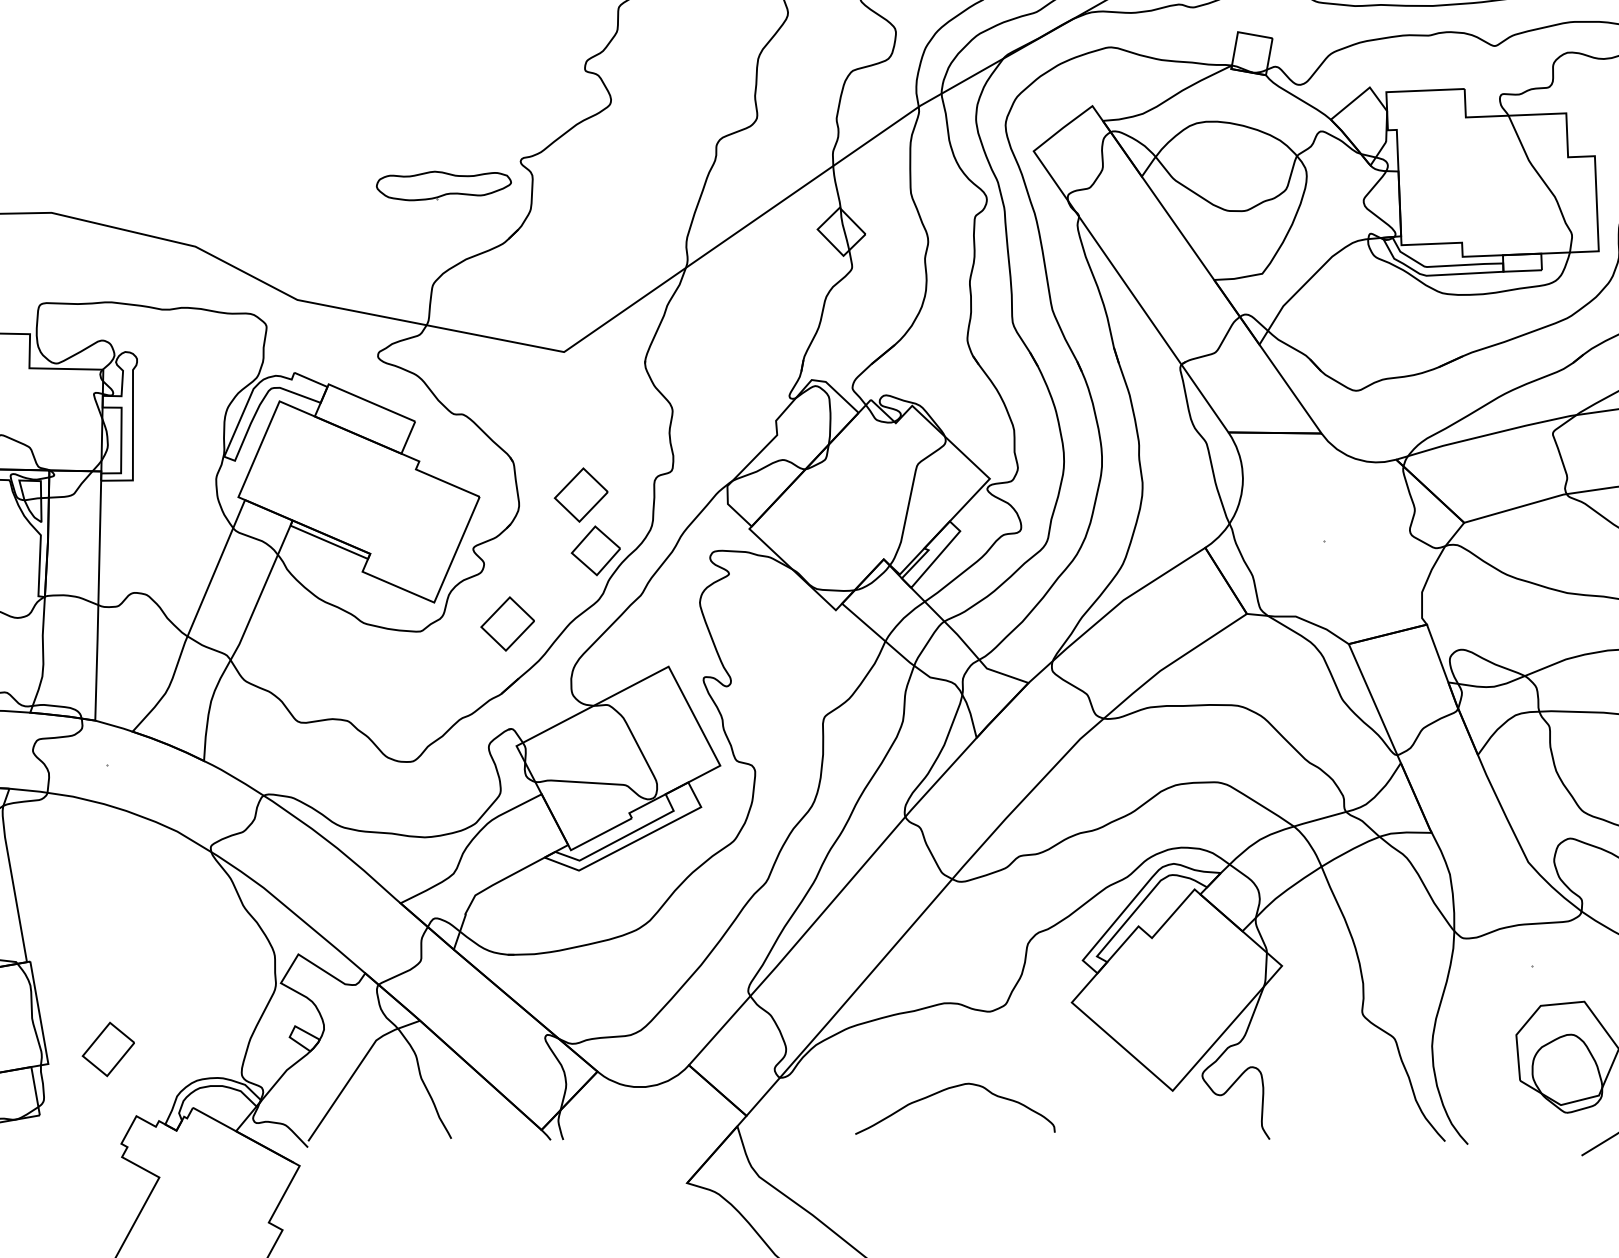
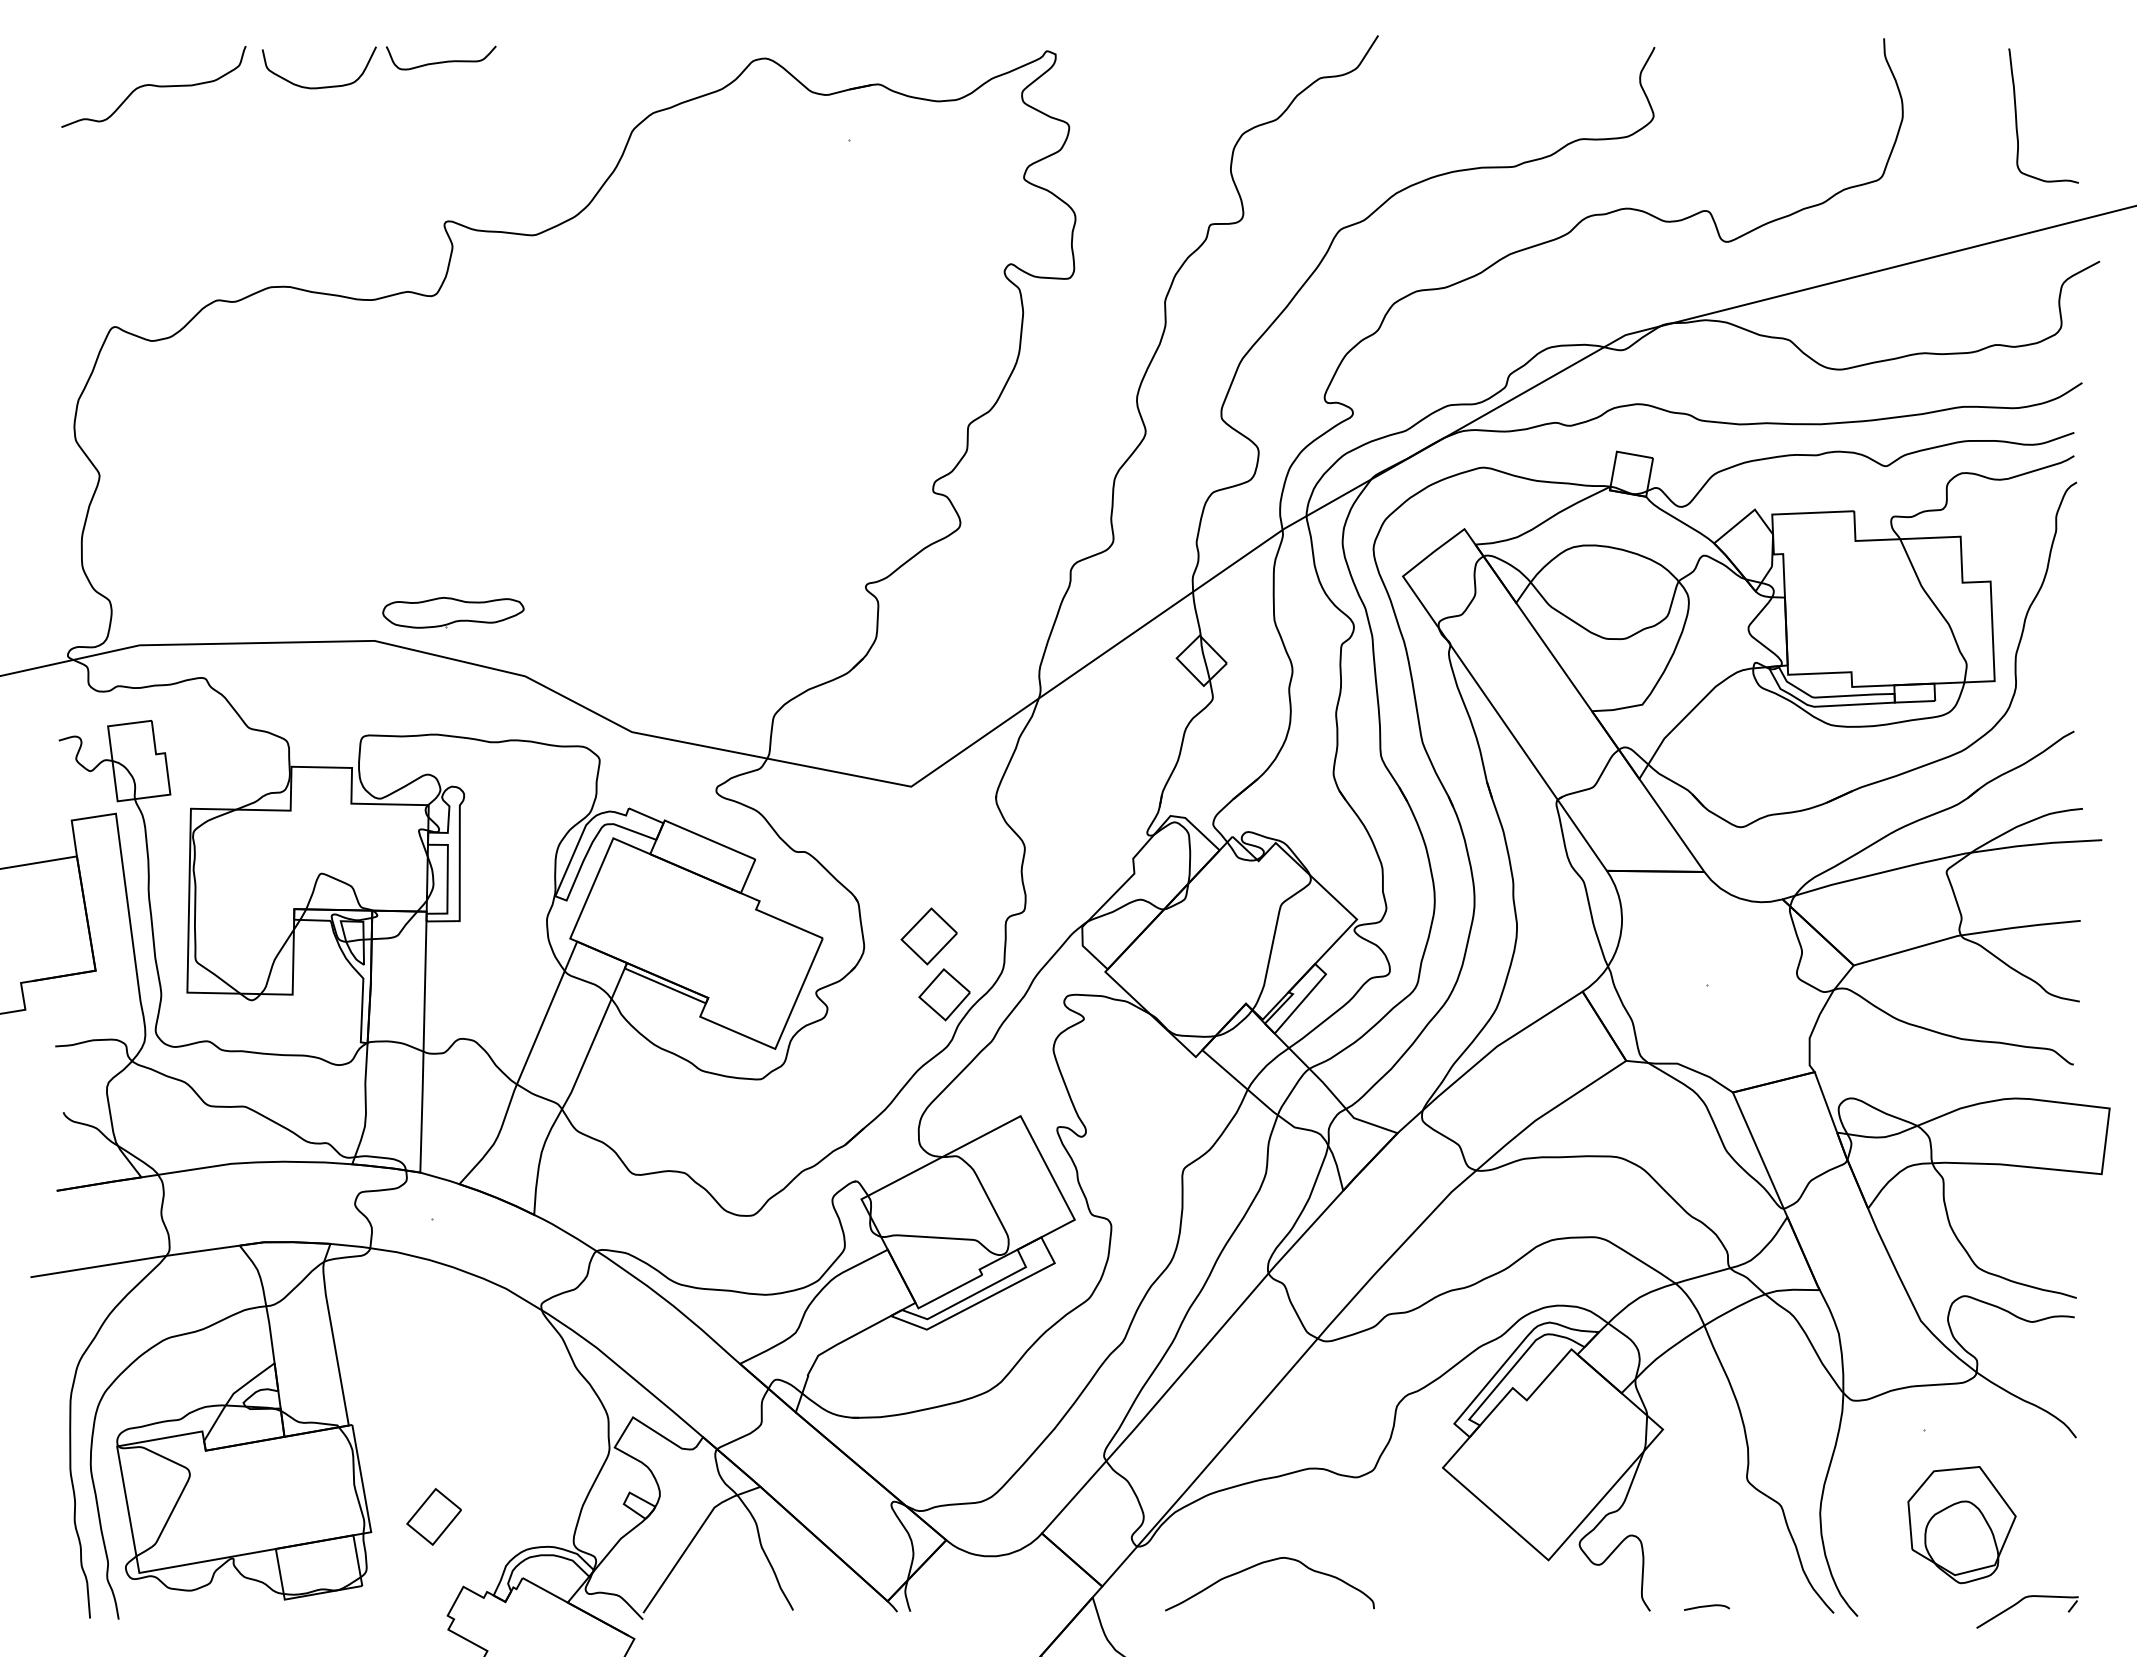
part: (444, 185) -> (453, 612), moved
part: (507, 624) -> (851, 1071), removed
curve: (947, 1090) -> (1261, 1564), moved
curve: (1323, 1135) -> (1706, 1607), added

